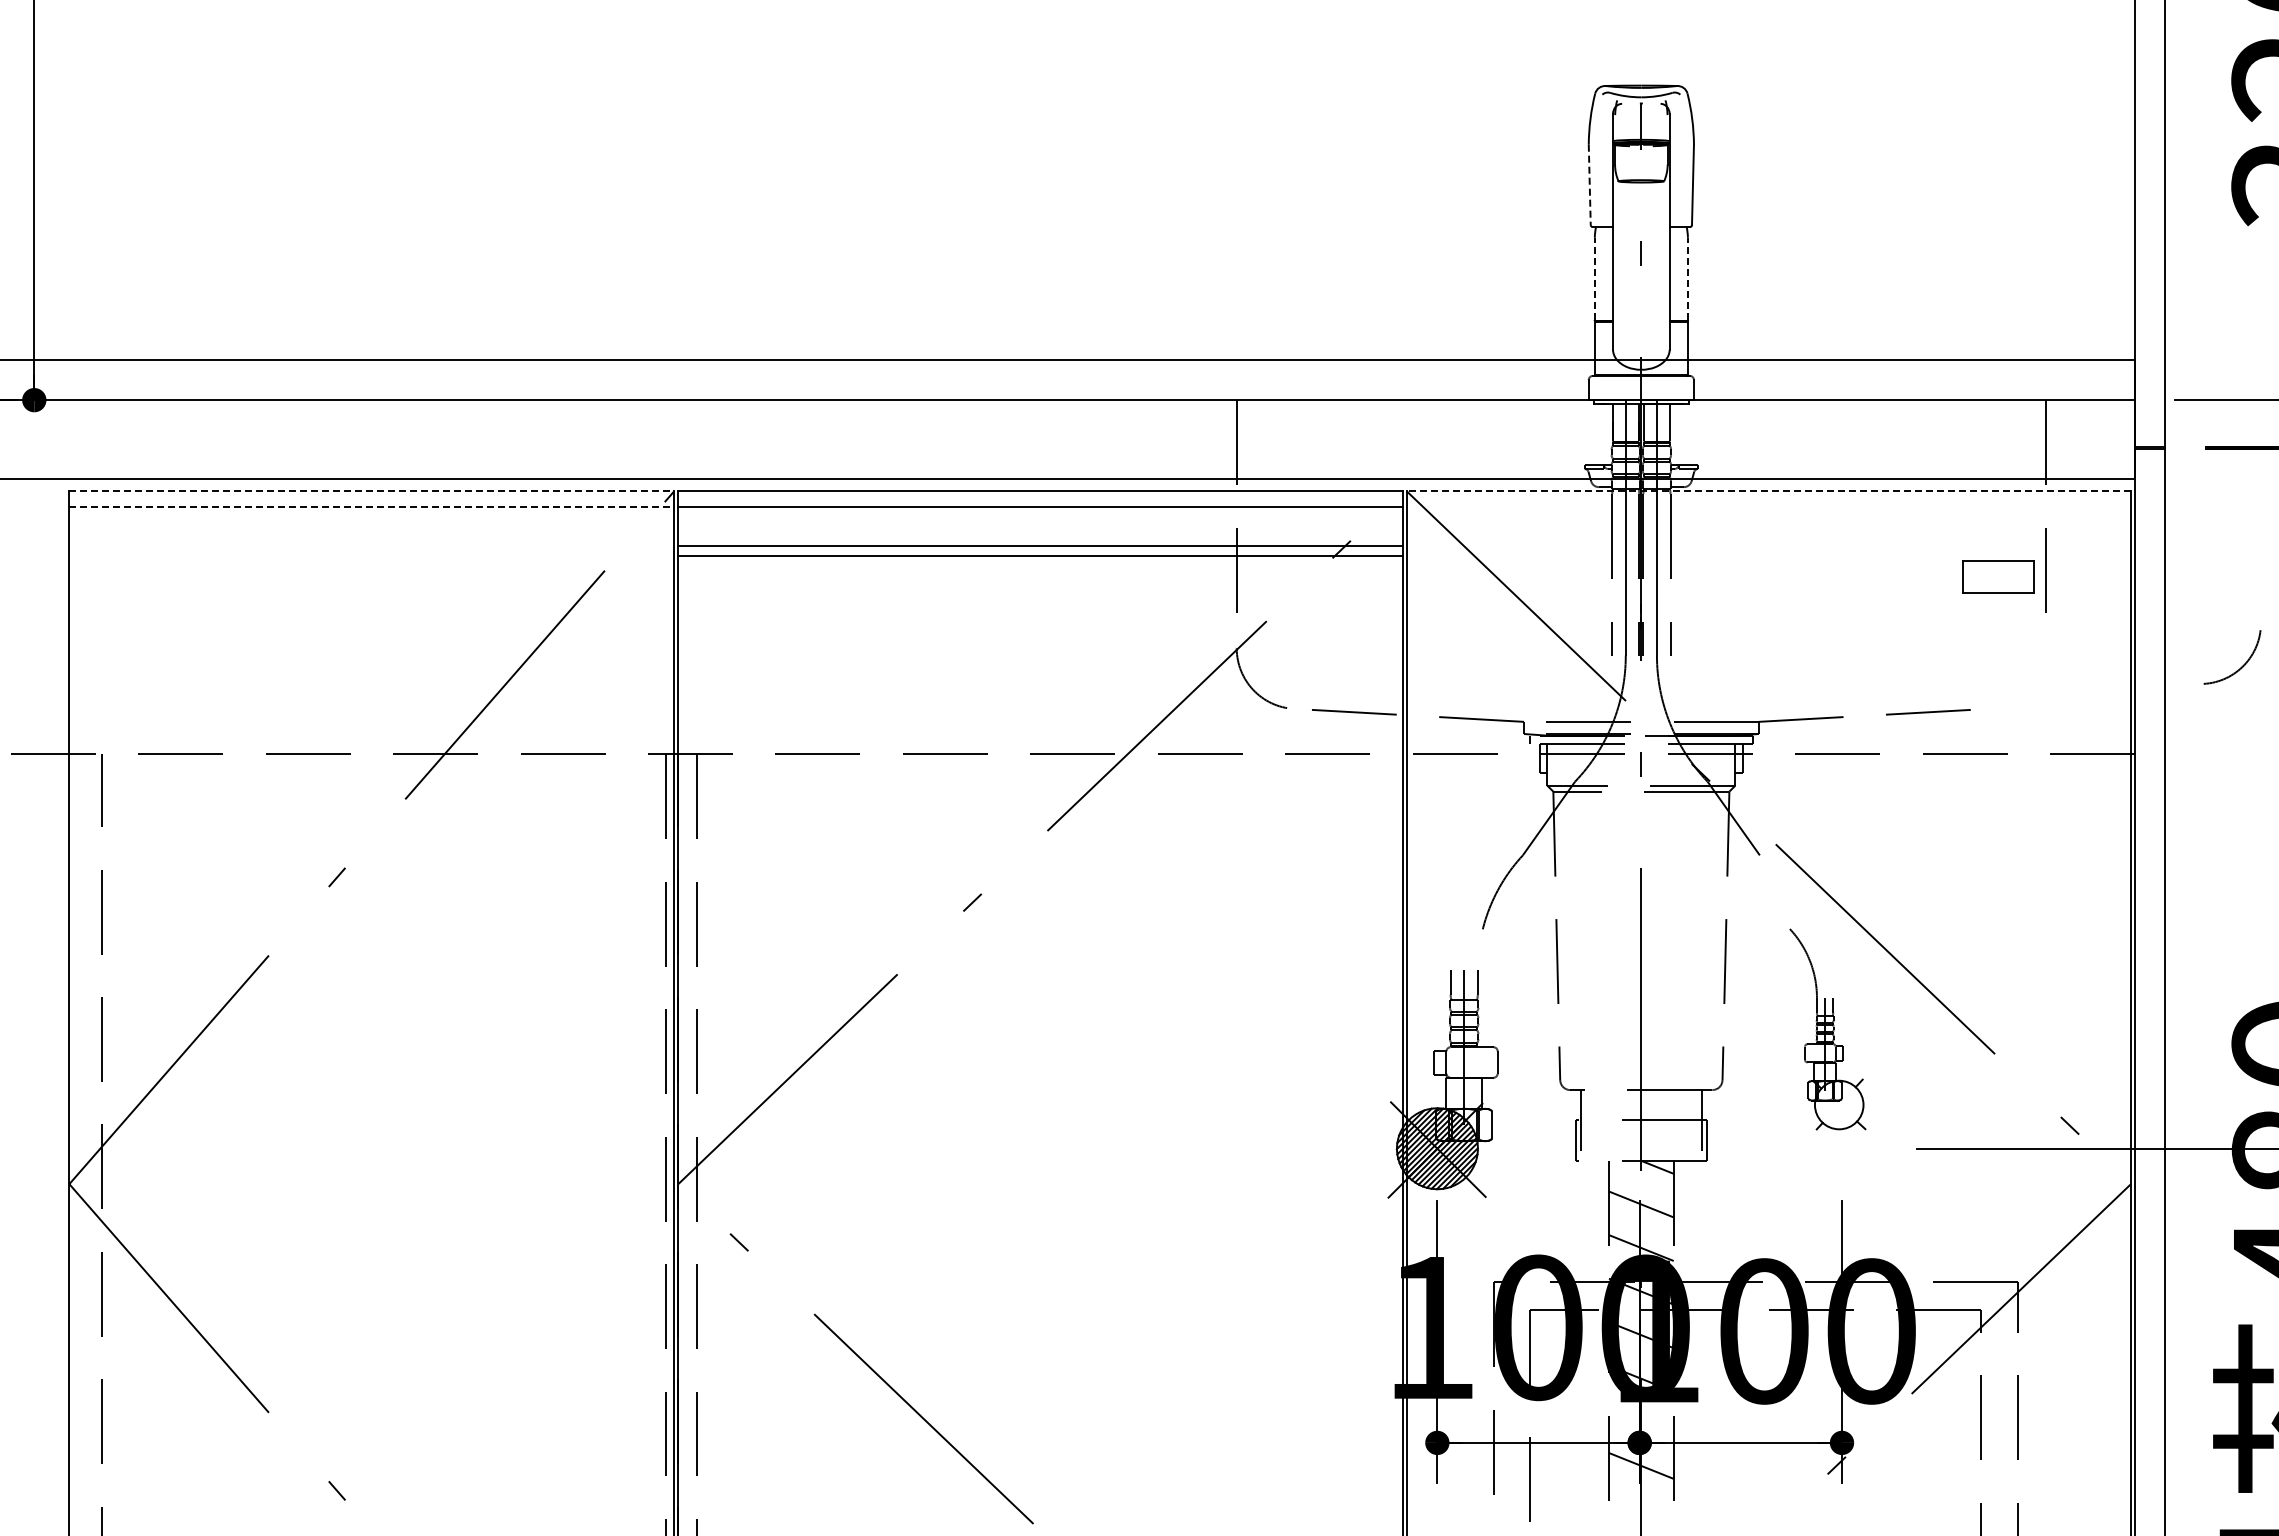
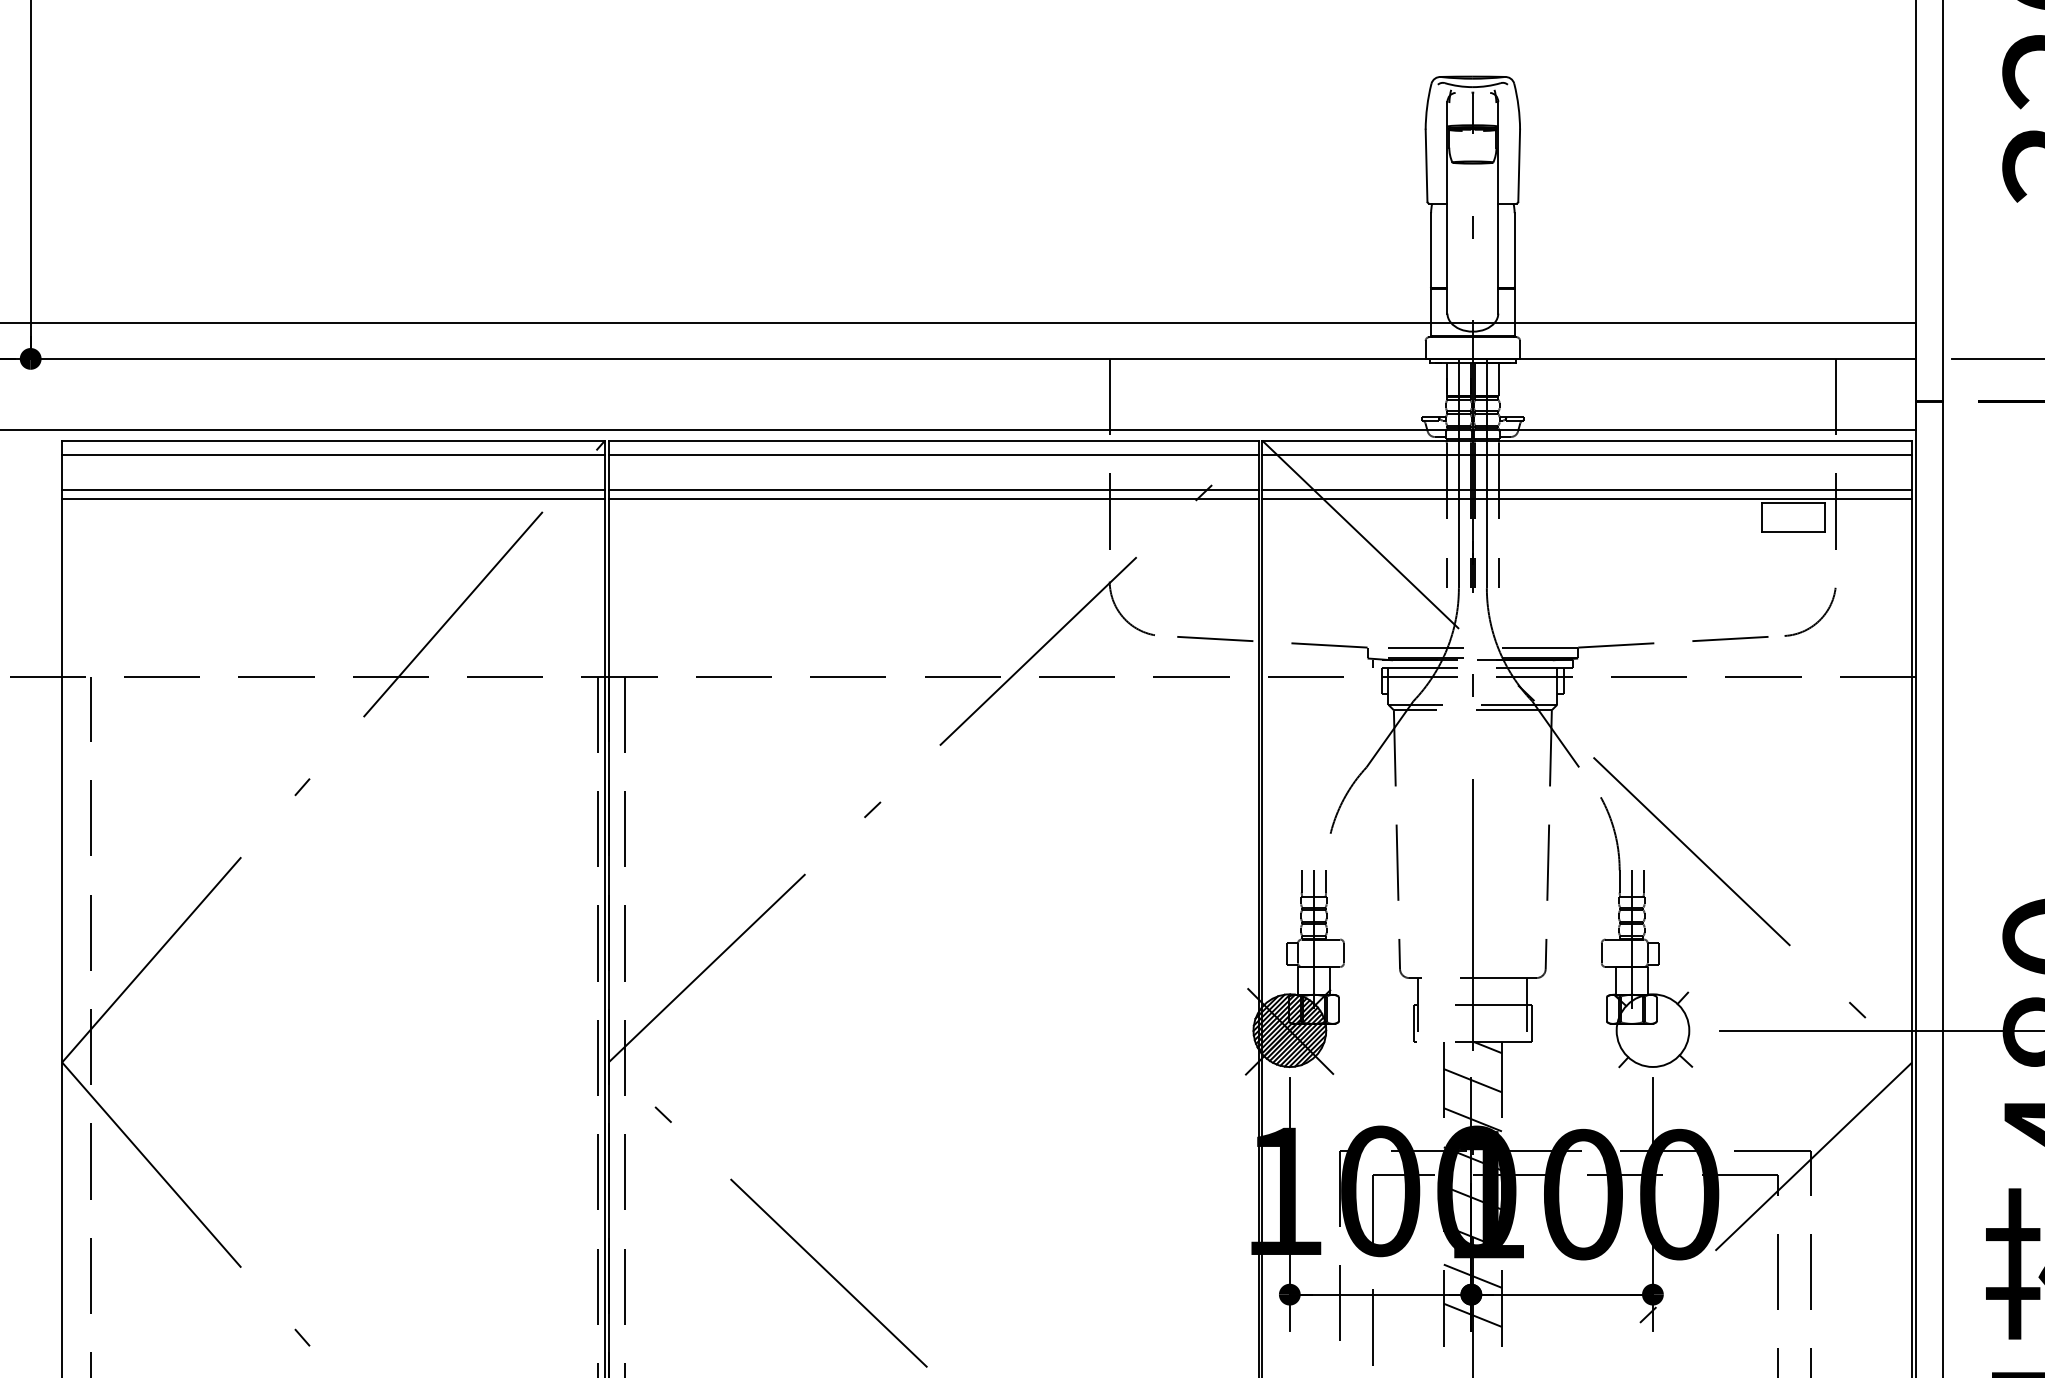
line: (1589, 185) -> (1426, 166), dashed -> solid
line: (1594, 278) -> (1430, 249), dashed -> solid
line: (1687, 278) -> (1514, 249), dashed -> solid
line: (372, 491) -> (334, 440), dashed -> solid
line: (1768, 491) -> (1586, 440), dashed -> solid
line: (372, 507) -> (334, 455), dashed -> solid
line: (1768, 507) -> (1586, 455), added
line: (371, 545) -> (333, 489), added
line: (1768, 545) -> (1586, 489), added
line: (371, 555) -> (333, 498), added
line: (1768, 555) -> (1586, 498), added
arc: (2241, 666) -> (1818, 620), moved
part: (1834, 1039) -> (1646, 932), size x1.67
line: (1640, 1422) -> (1472, 1276), added

